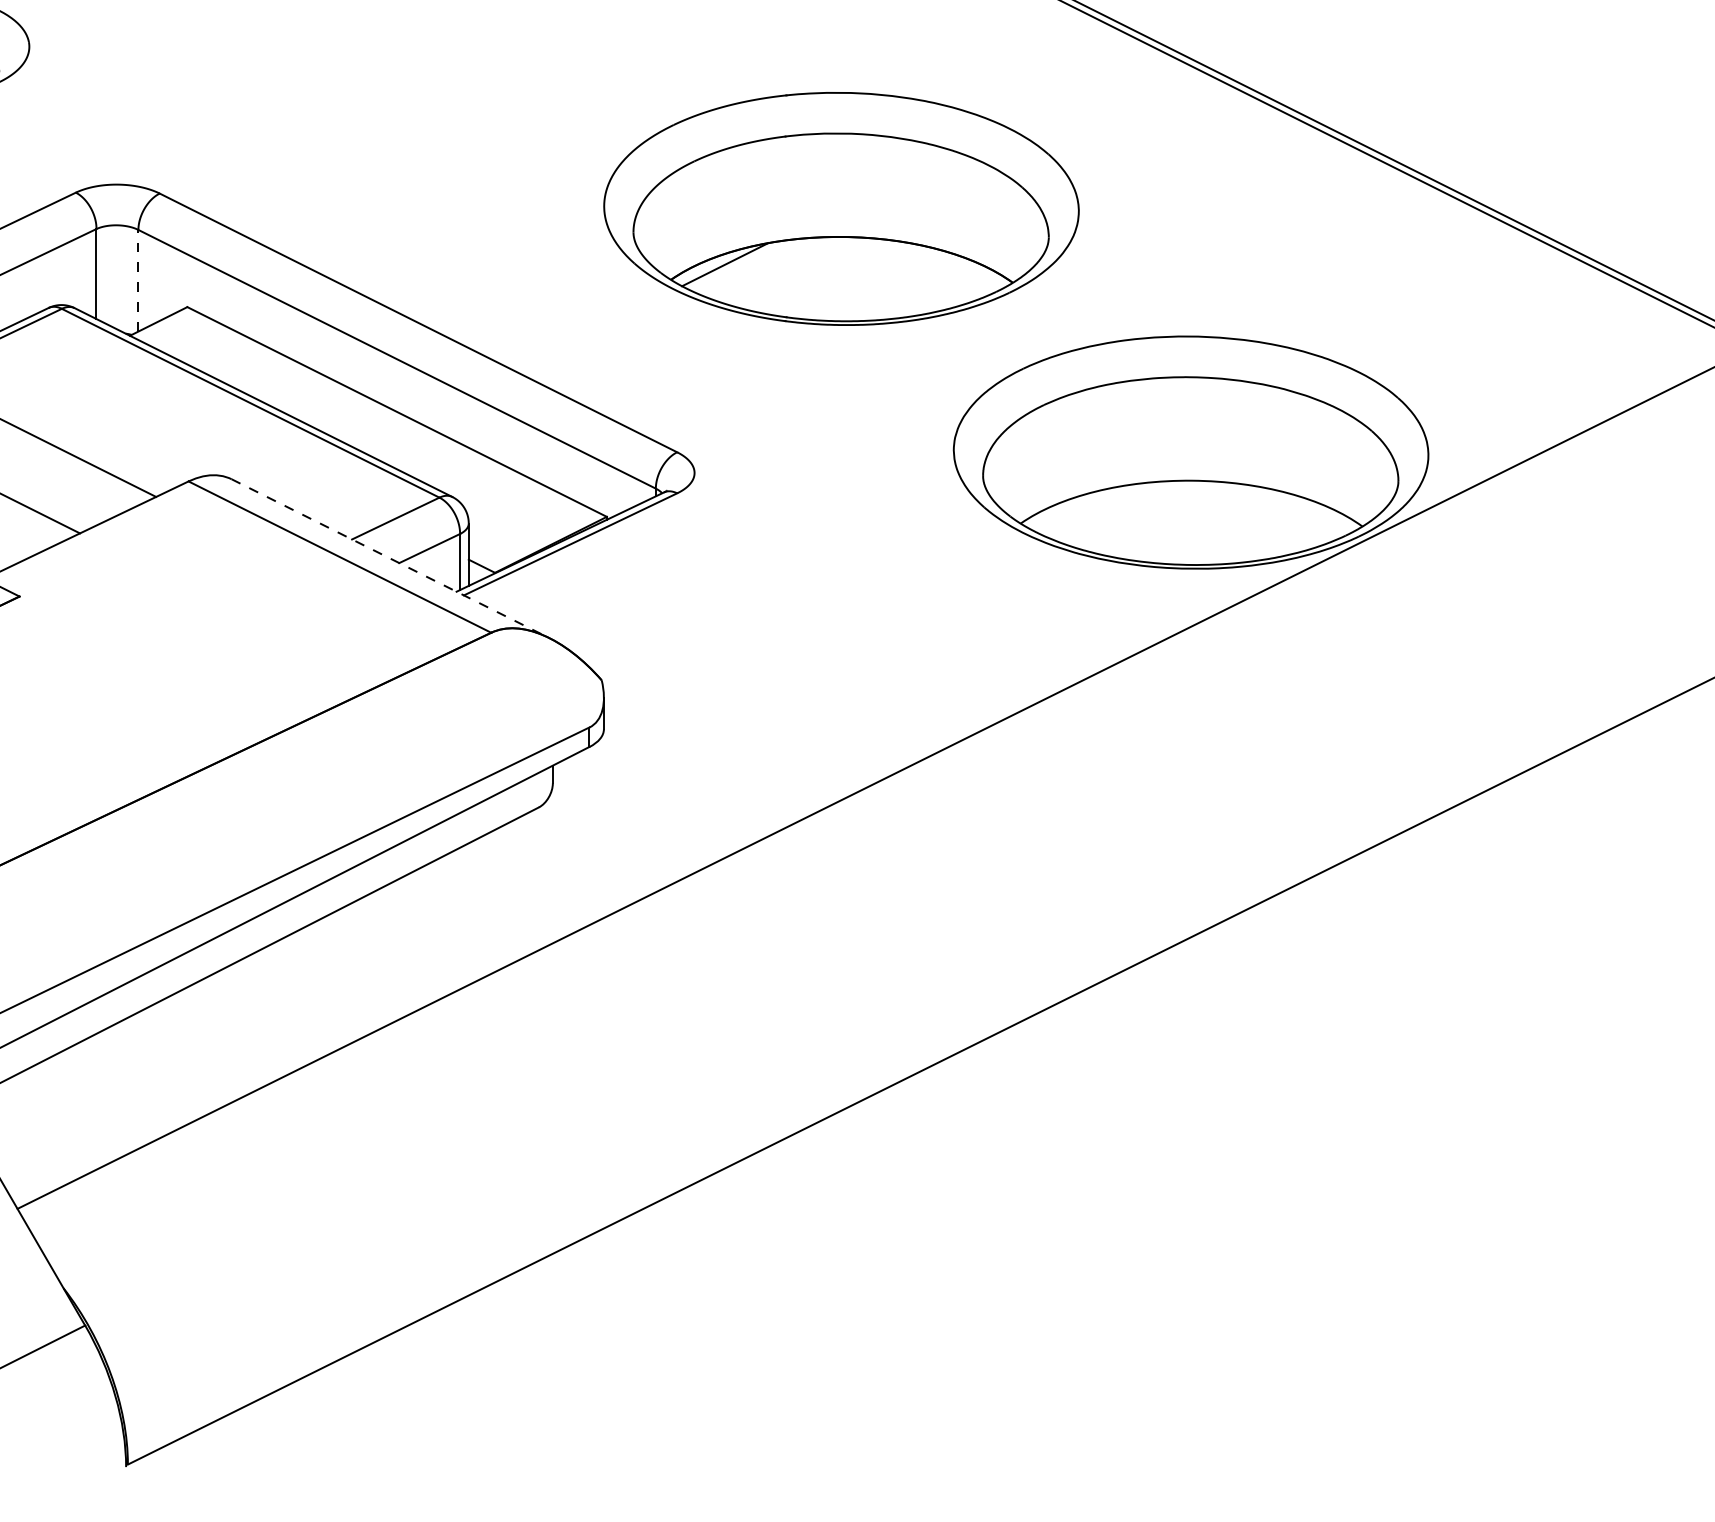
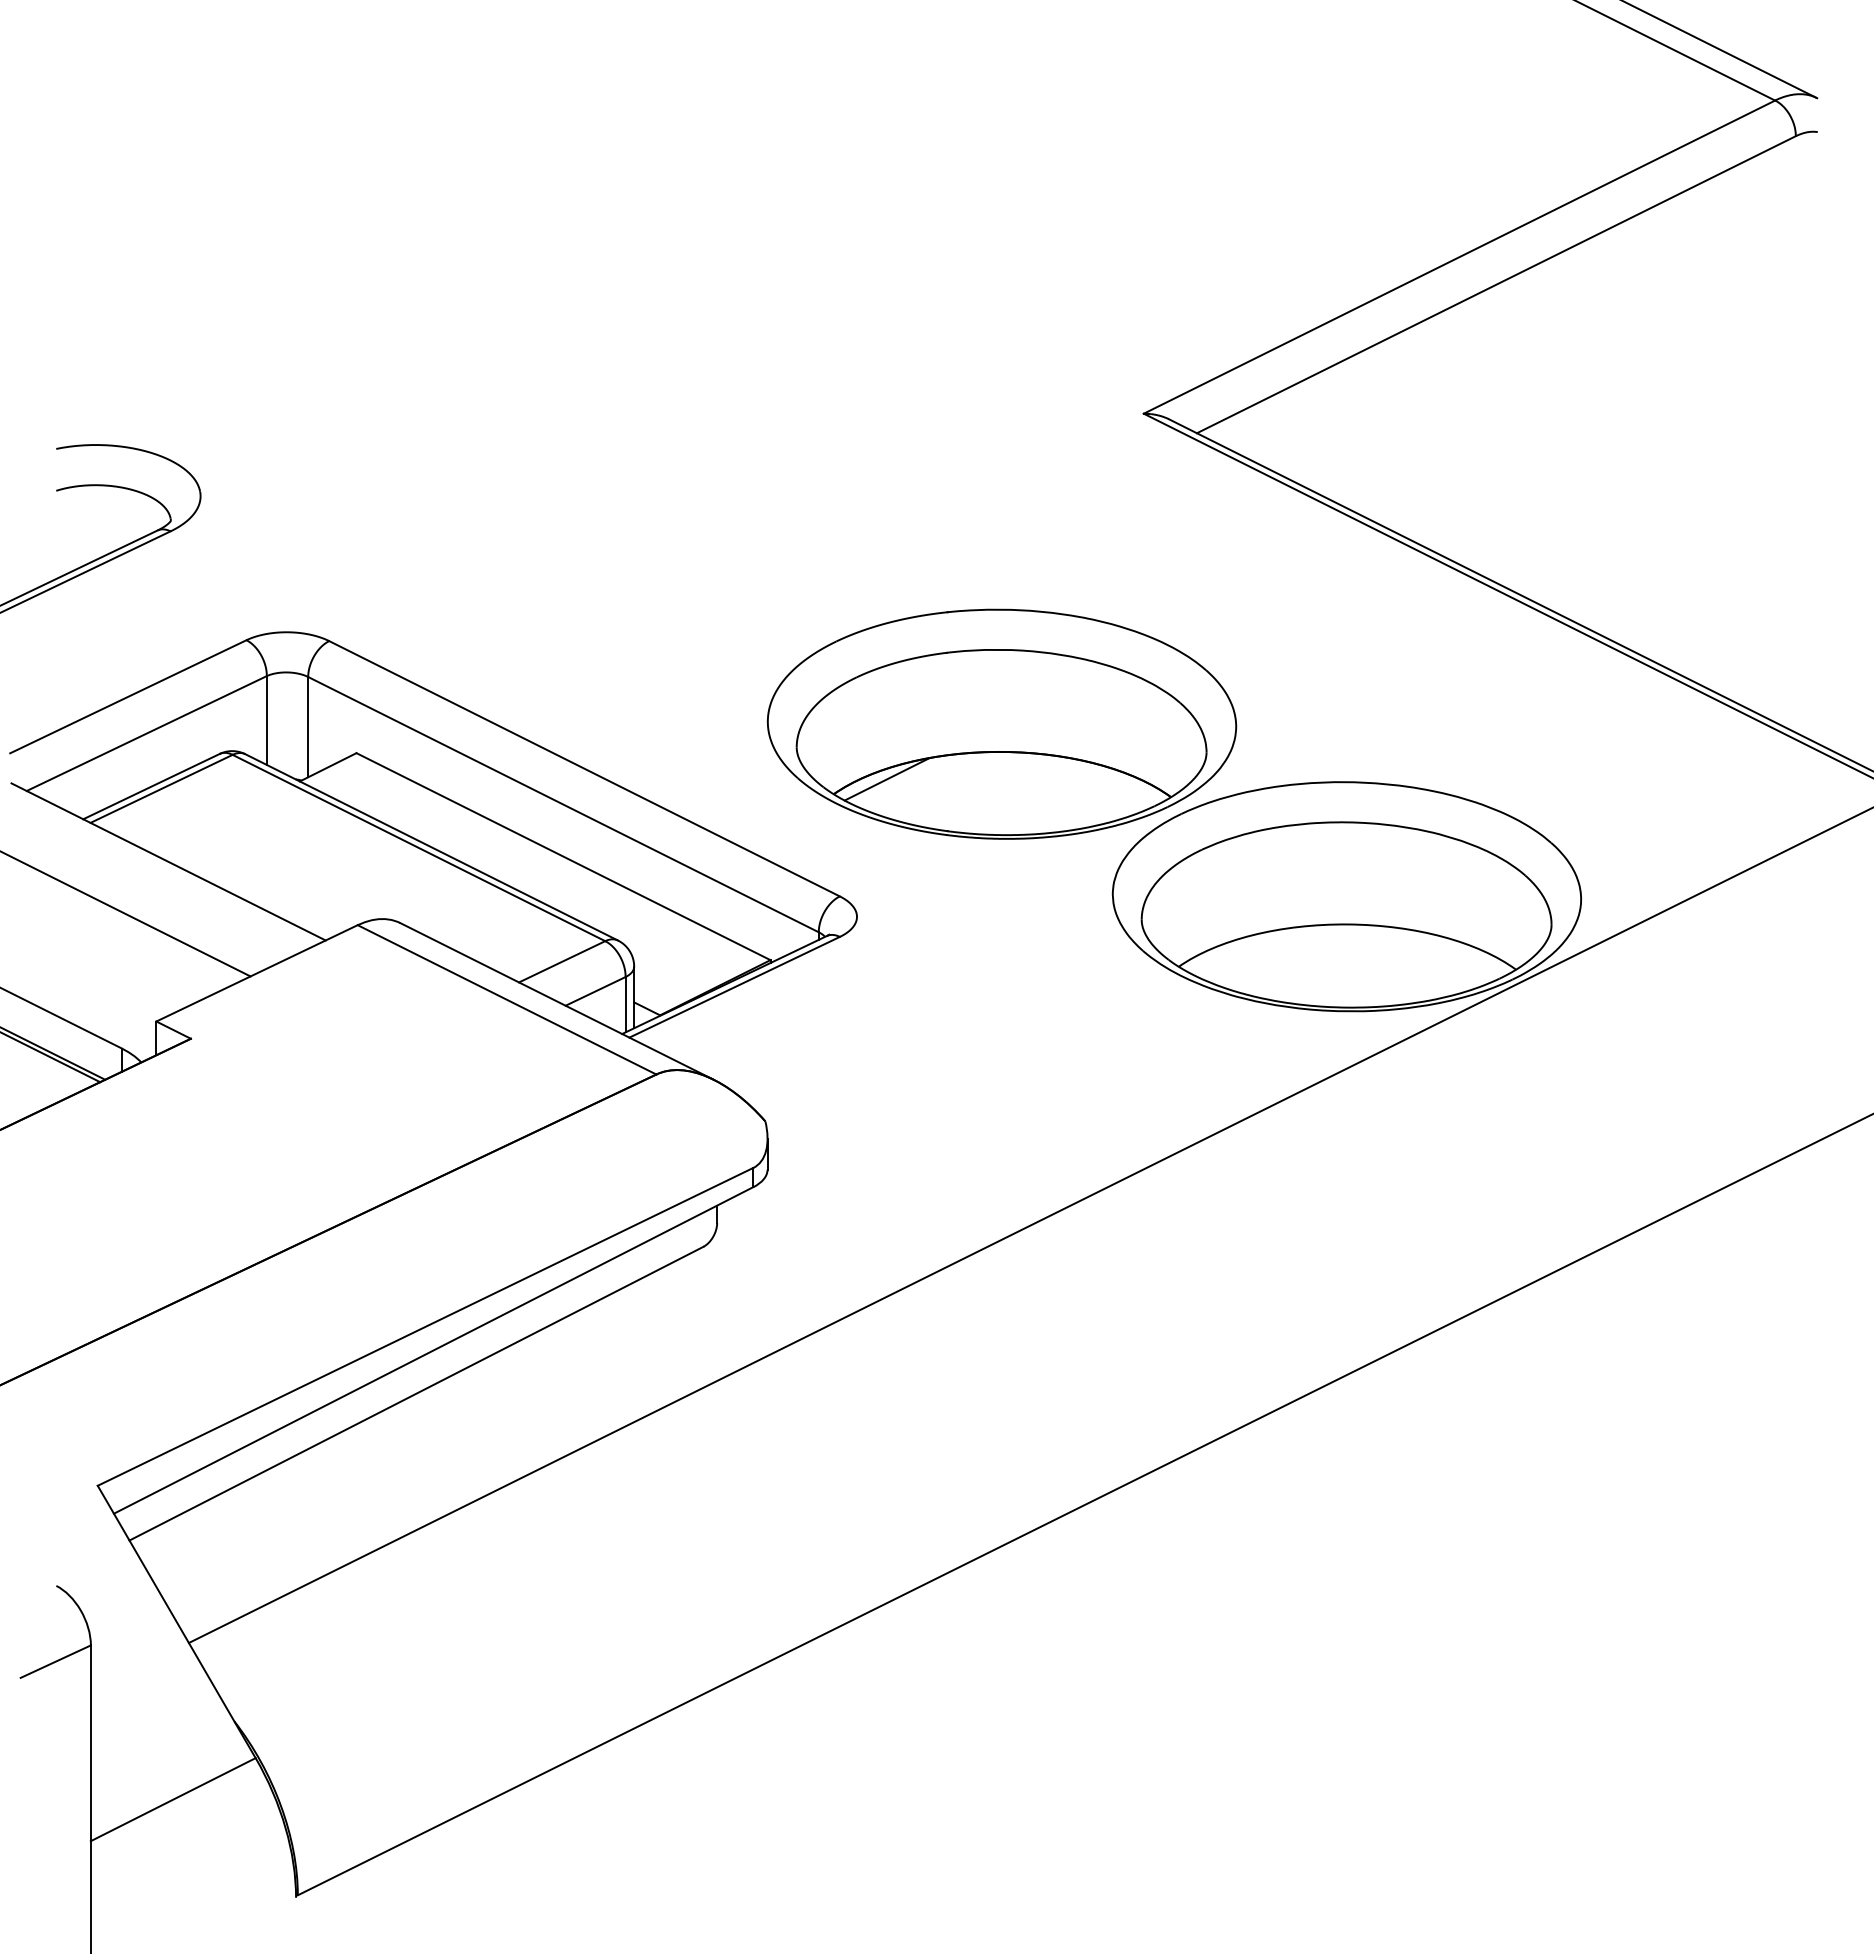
part: (841, 208) -> (1001, 723), moved
line: (138, 280) -> (308, 726), dashed -> solid
line: (391, 558) -> (557, 1001), dashed -> solid

